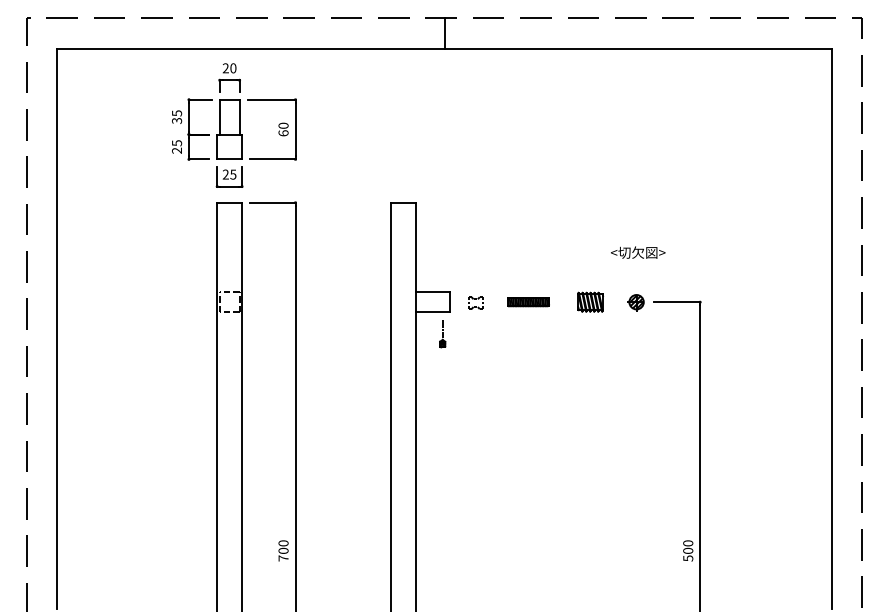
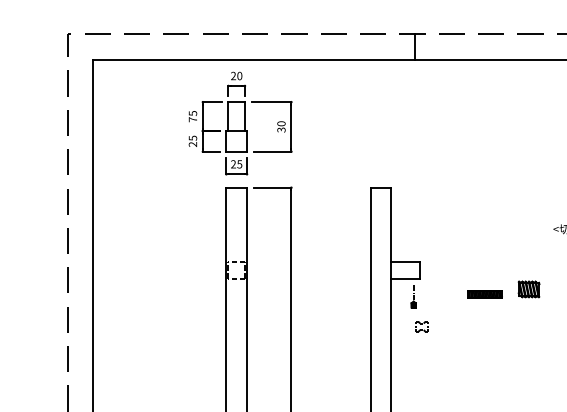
text: (177, 120) -> (193, 119), 35 -> 75
text: (283, 133) -> (281, 130), 60 -> 30
part: (590, 301) -> (528, 288), moved
part: (475, 302) -> (421, 326), moved
part: (528, 302) -> (484, 294), moved

